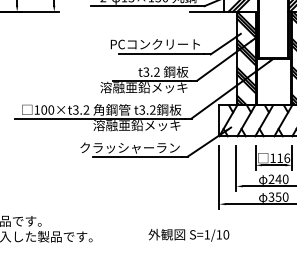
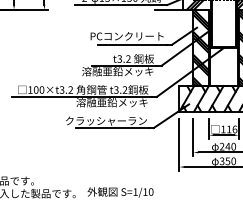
text: (188, 235) -> (120, 192), moved

